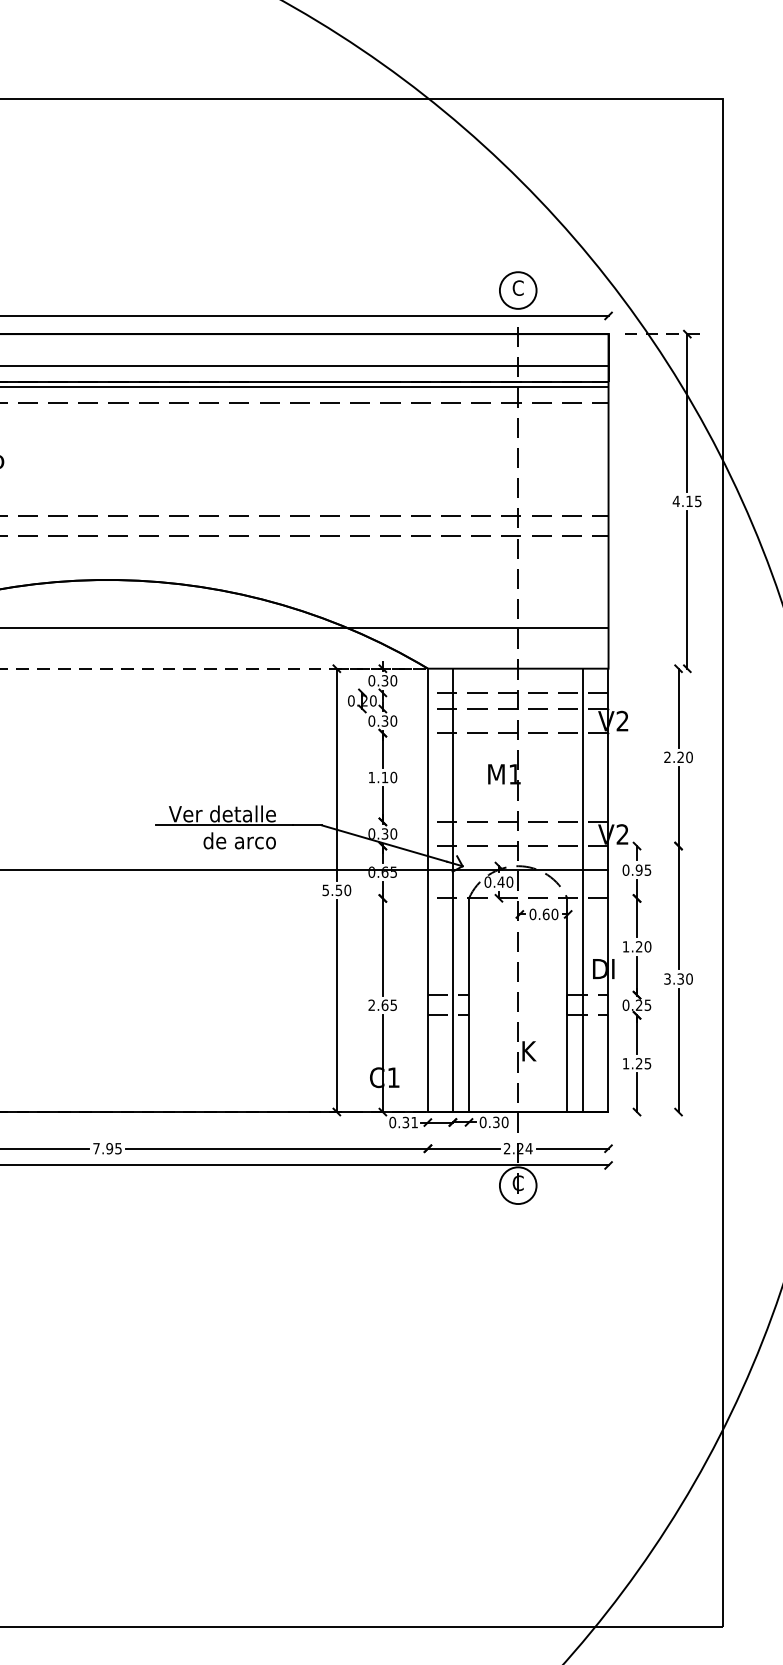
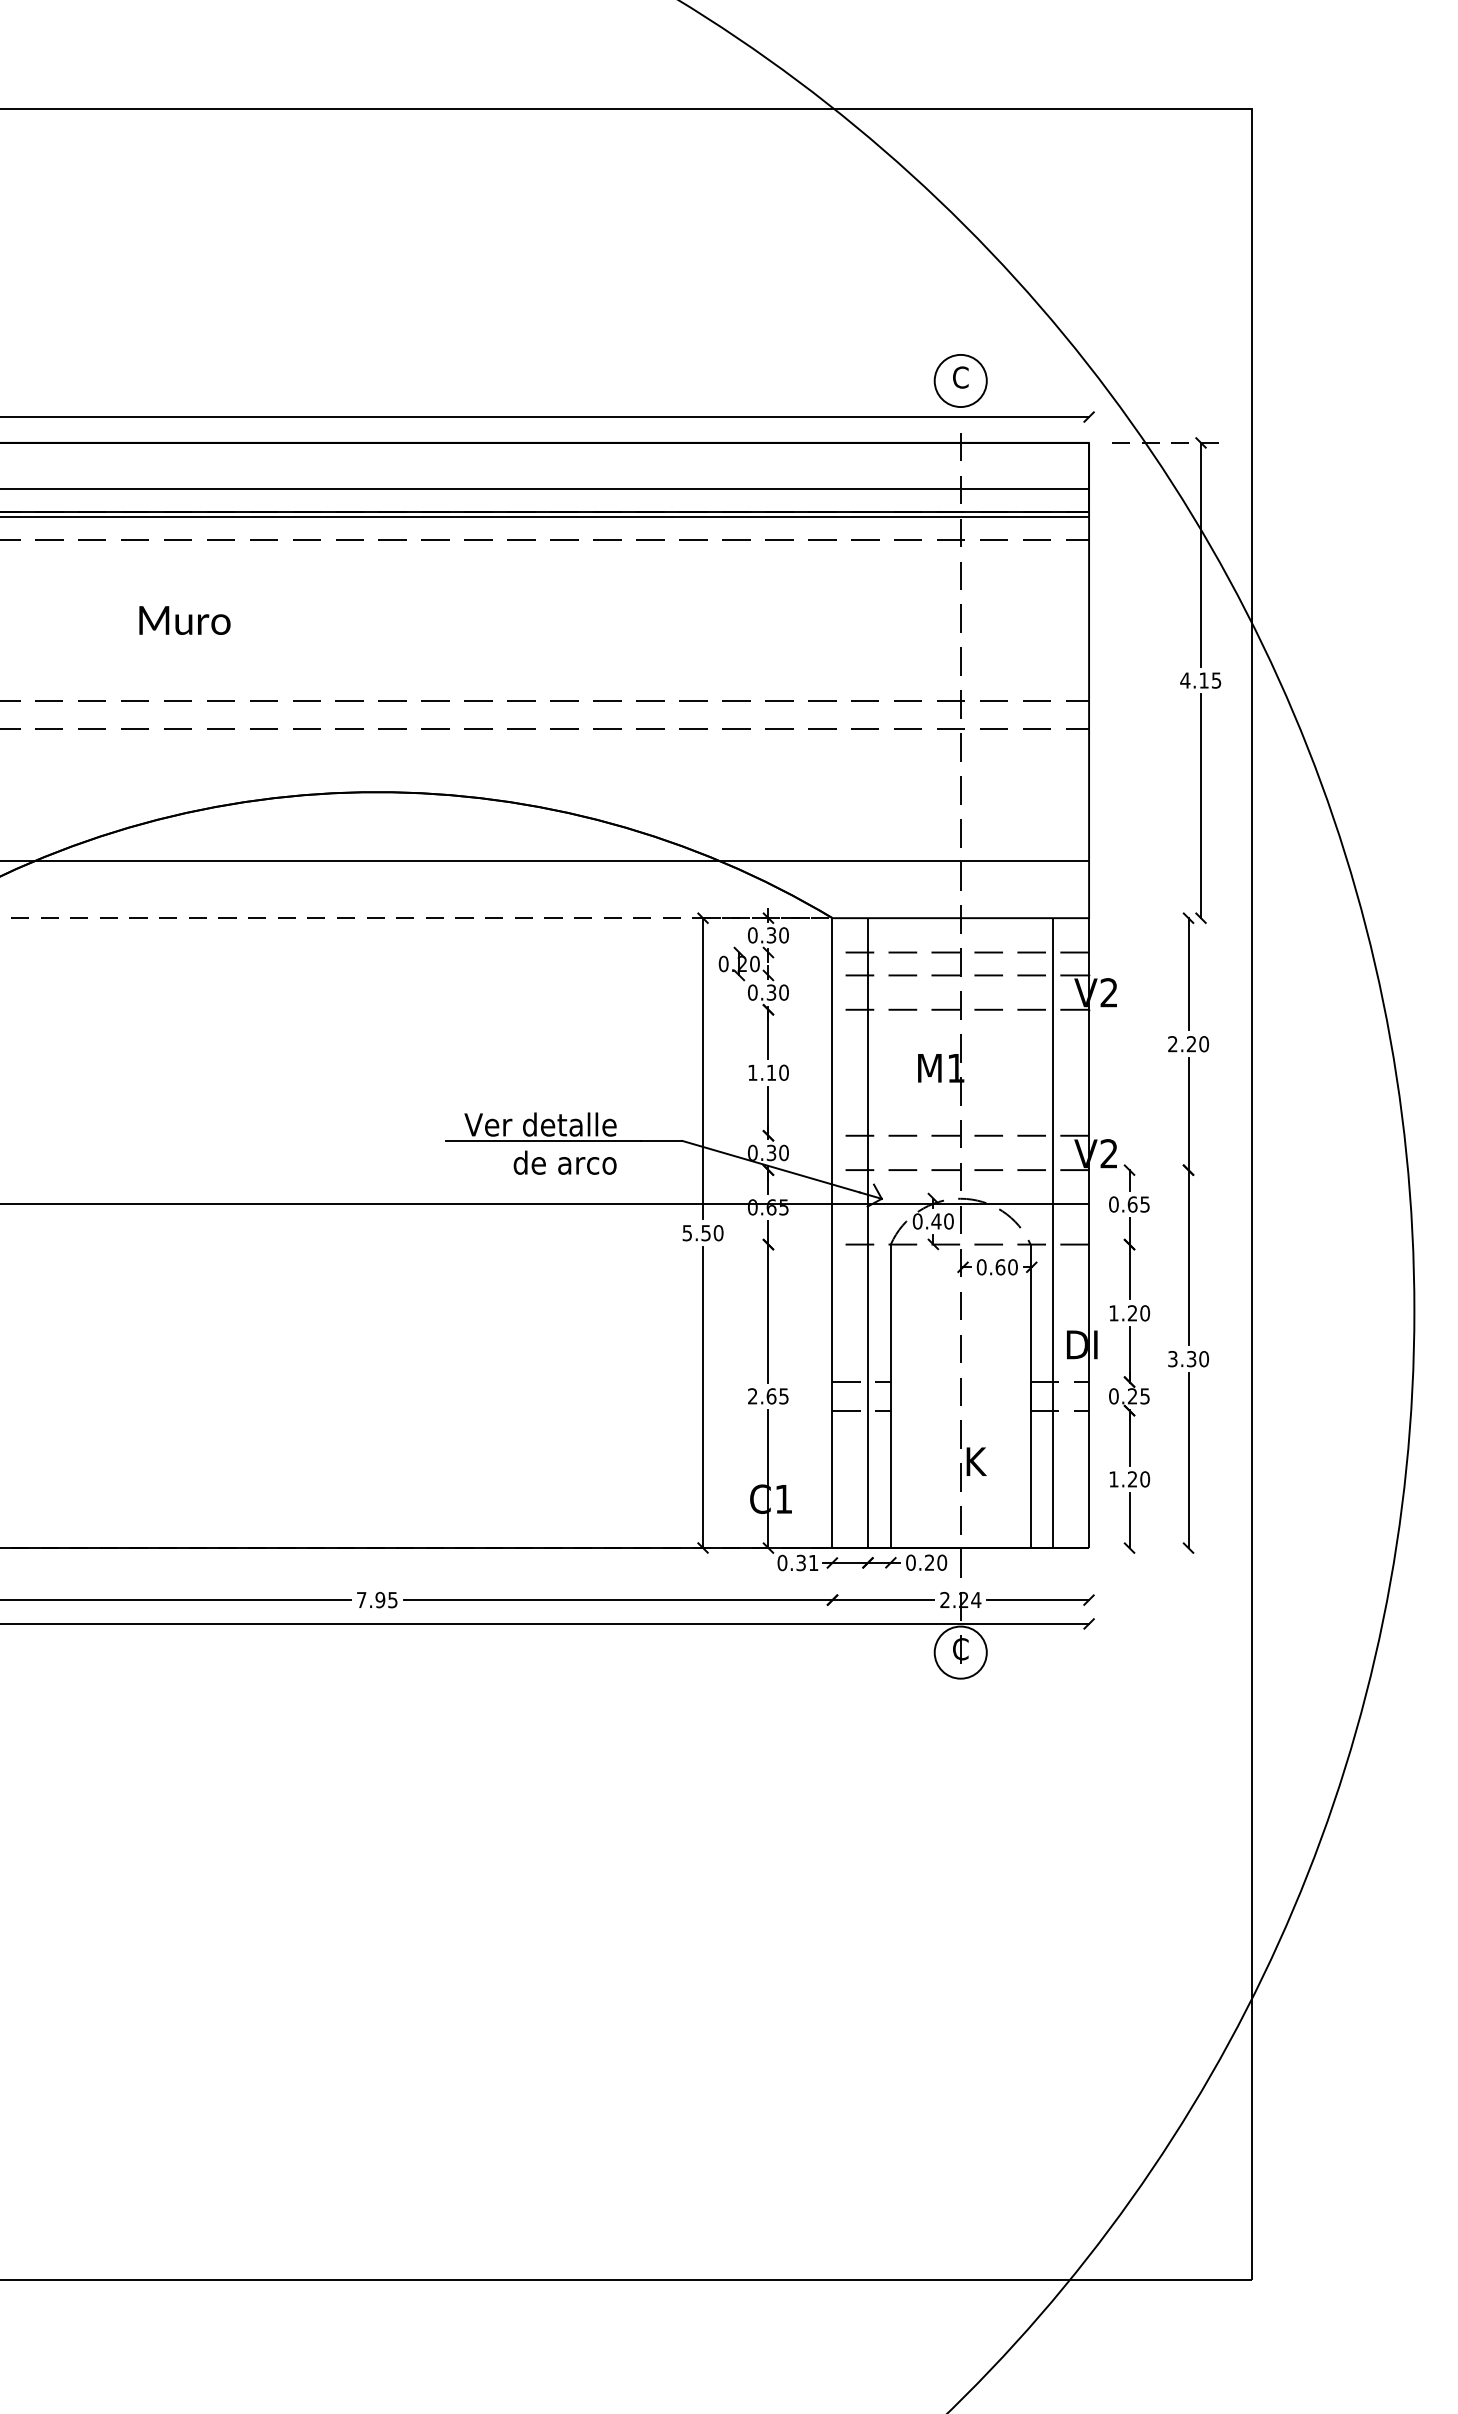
text: (639, 870) -> (1132, 1204), 0.95 -> 0.65
text: (648, 1063) -> (1145, 1479), 1.25 -> 1.20
text: (496, 1122) -> (929, 1562), 0.30 -> 0.20

